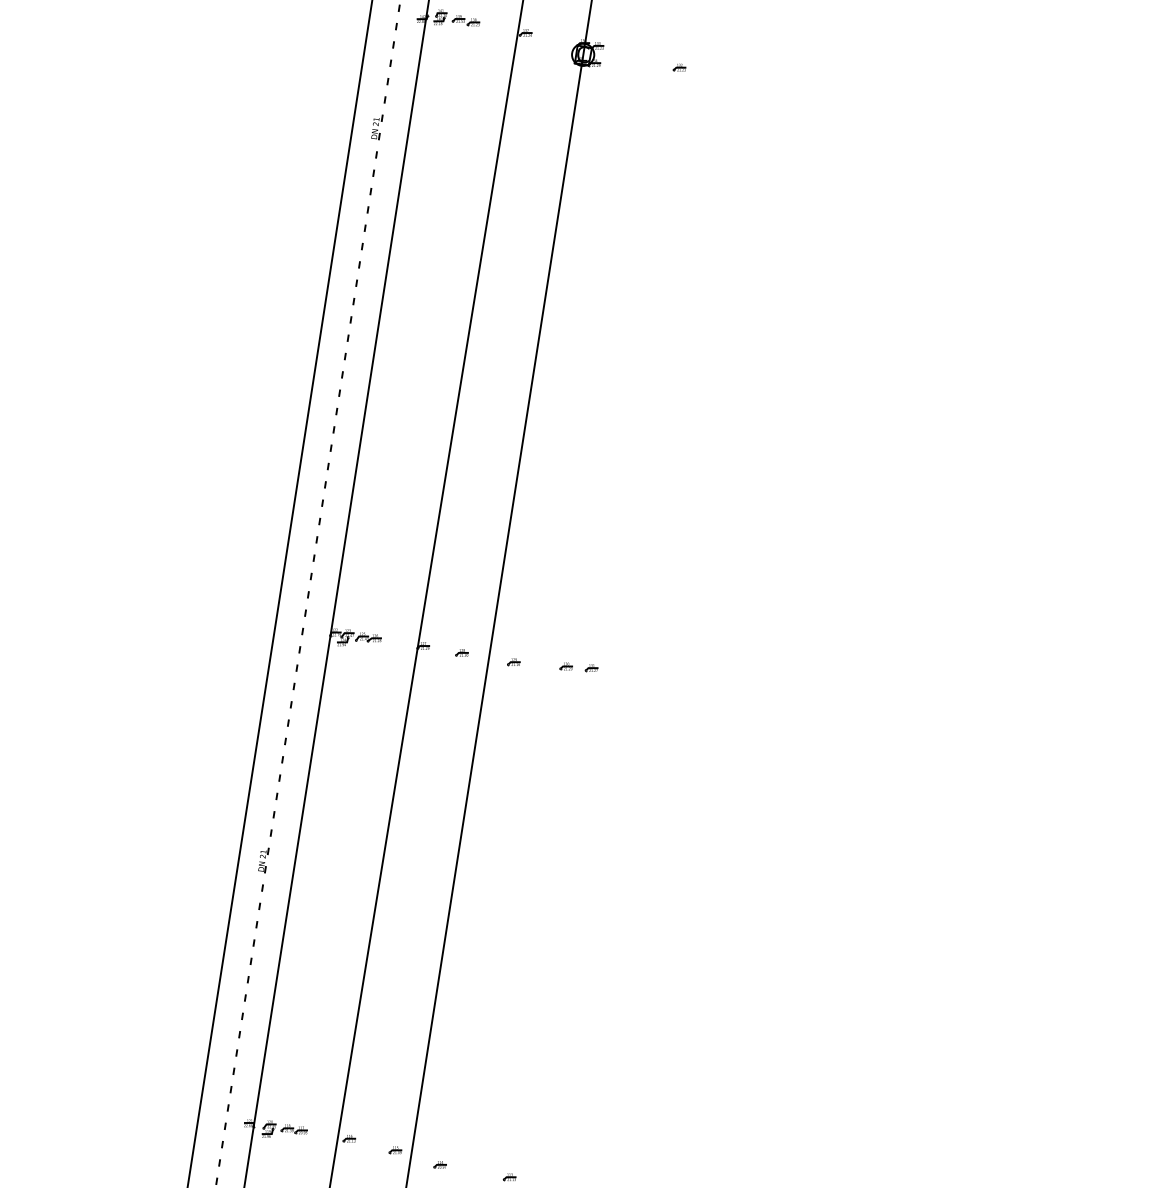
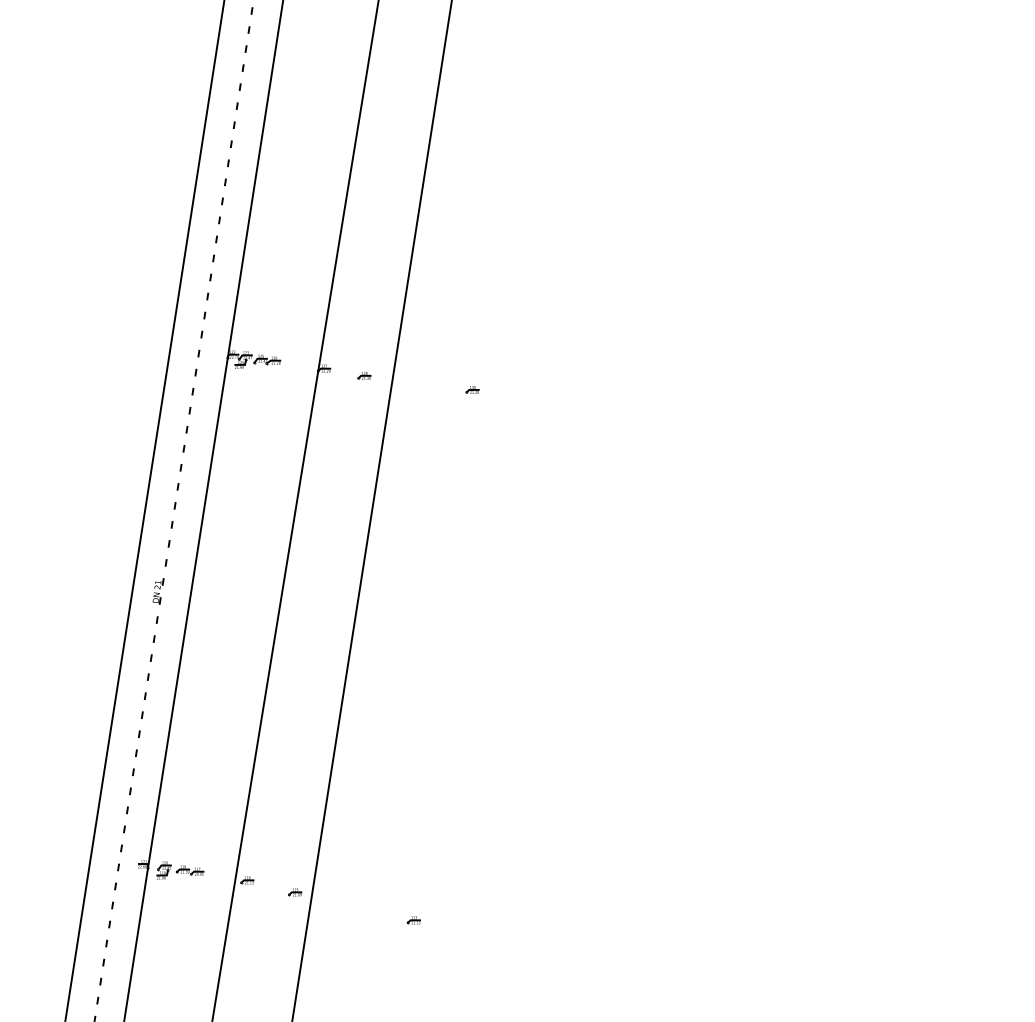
part: (513, 662) -> (417, 385), removed
part: (591, 668) -> (498, 392), removed
part: (439, 1164) -> (340, 907), removed

